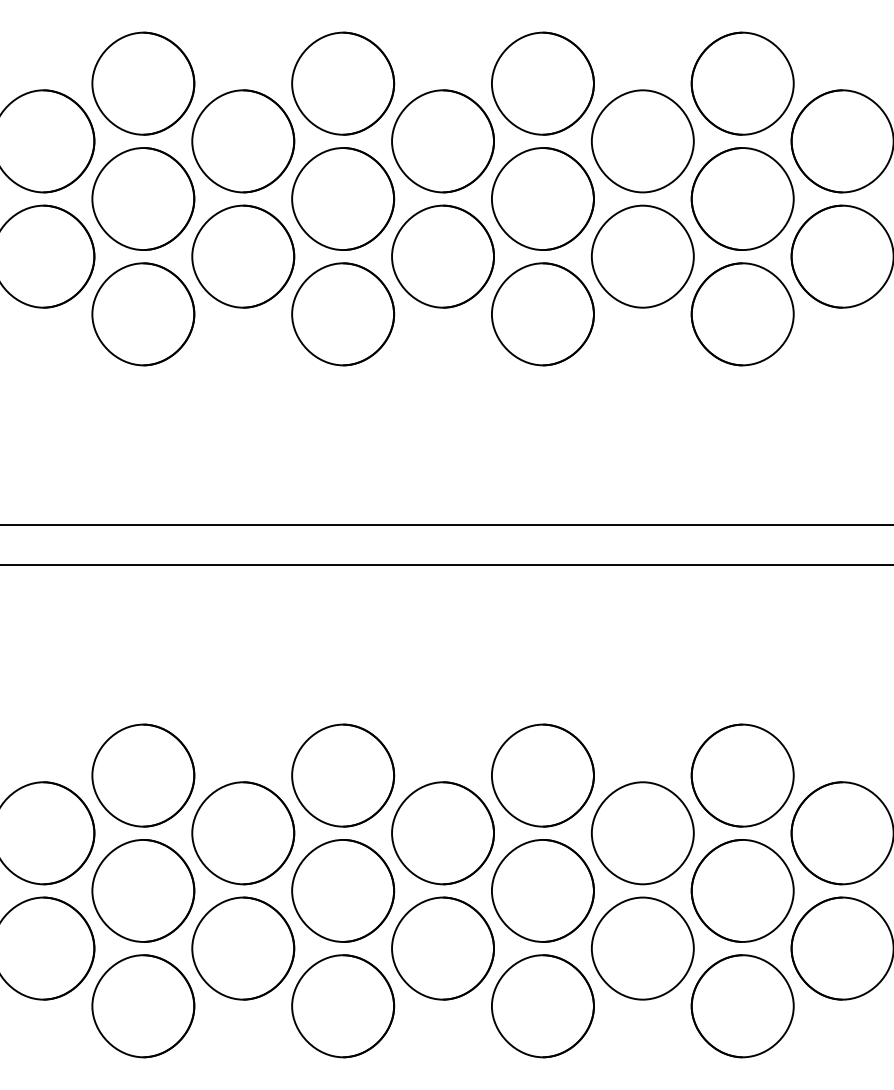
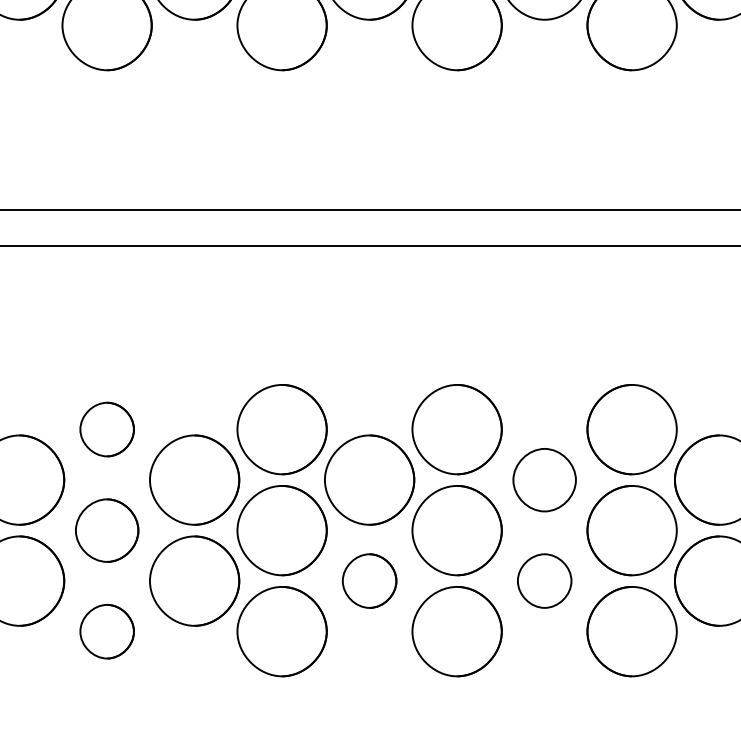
part: (143, 775) -> (107, 429), size x0.6
part: (642, 833) -> (544, 480), size x0.7
part: (143, 890) -> (107, 530), size x0.7
part: (442, 948) -> (369, 581), size x0.6
part: (642, 948) -> (544, 581), size x0.6
part: (143, 1006) -> (107, 631), size x0.6

